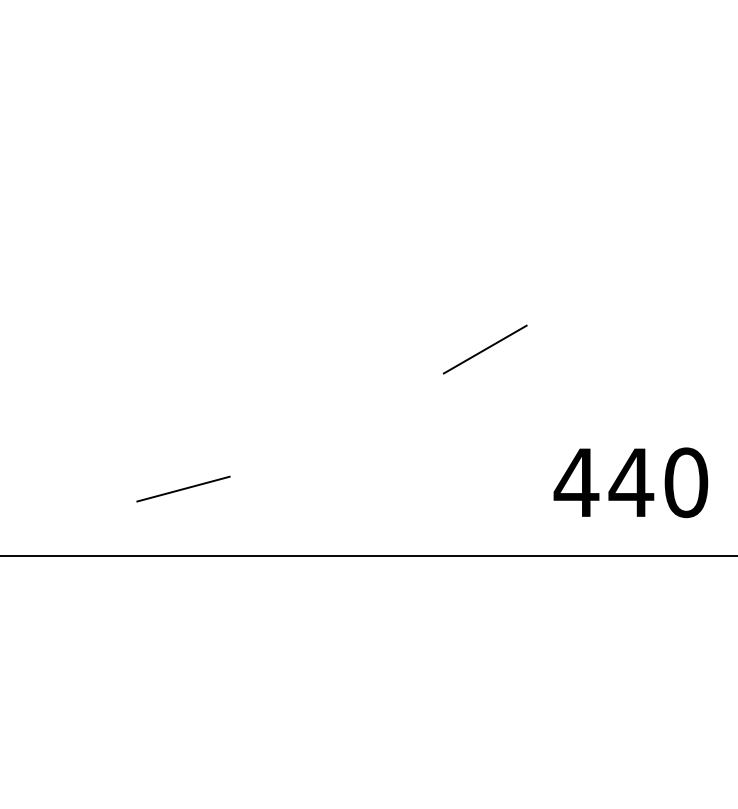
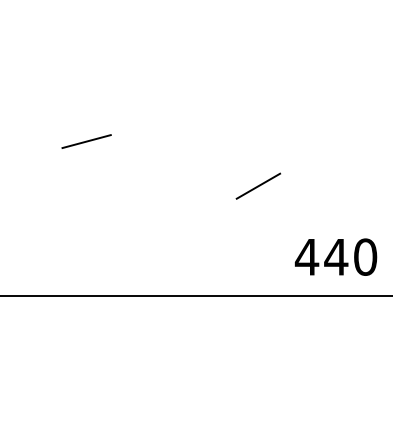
line: (183, 488) -> (86, 141), moved

